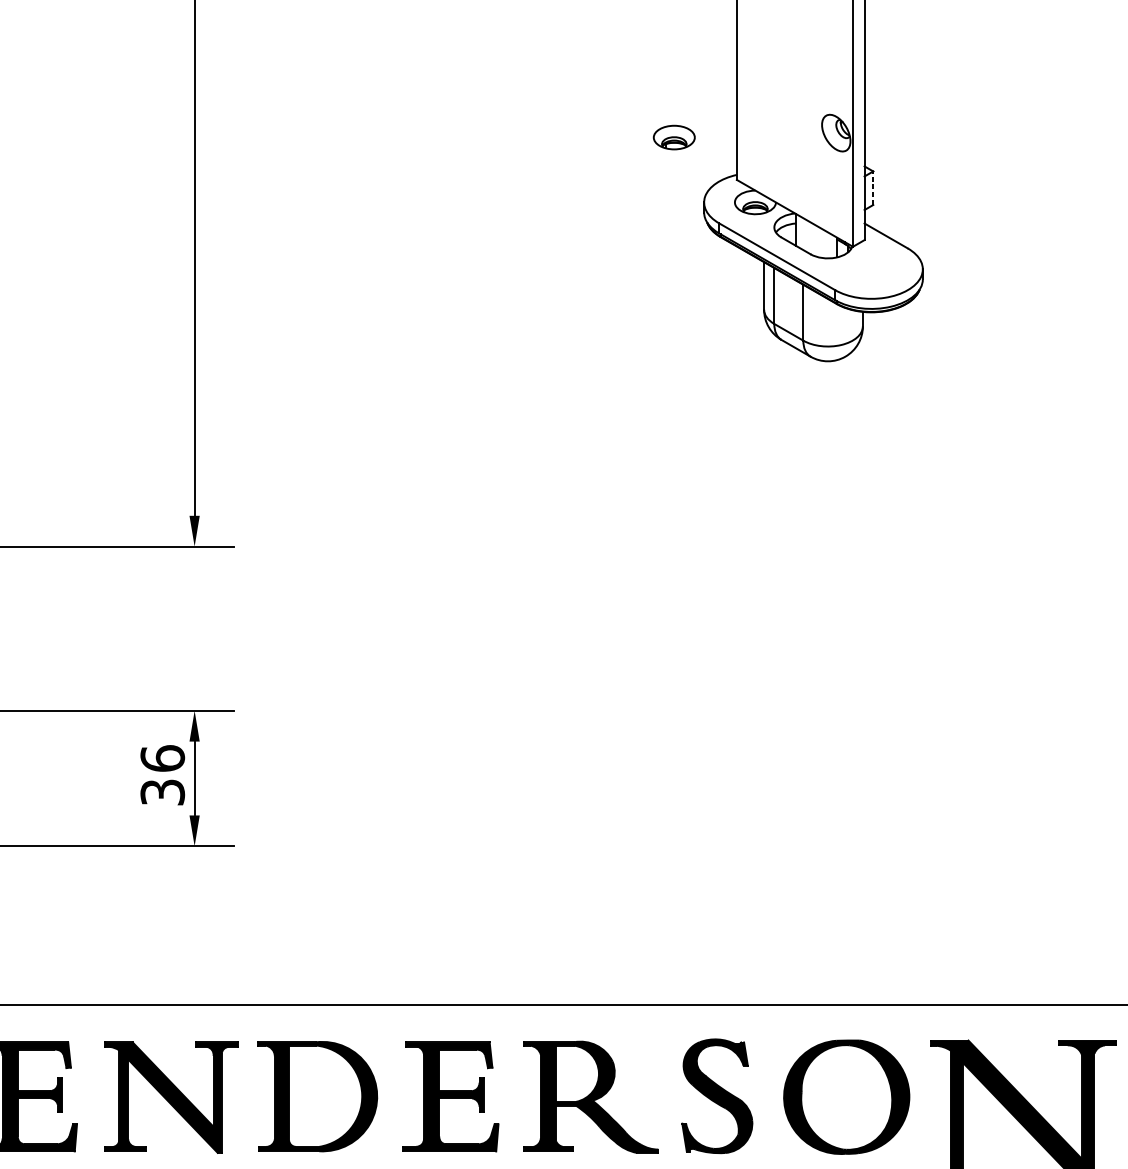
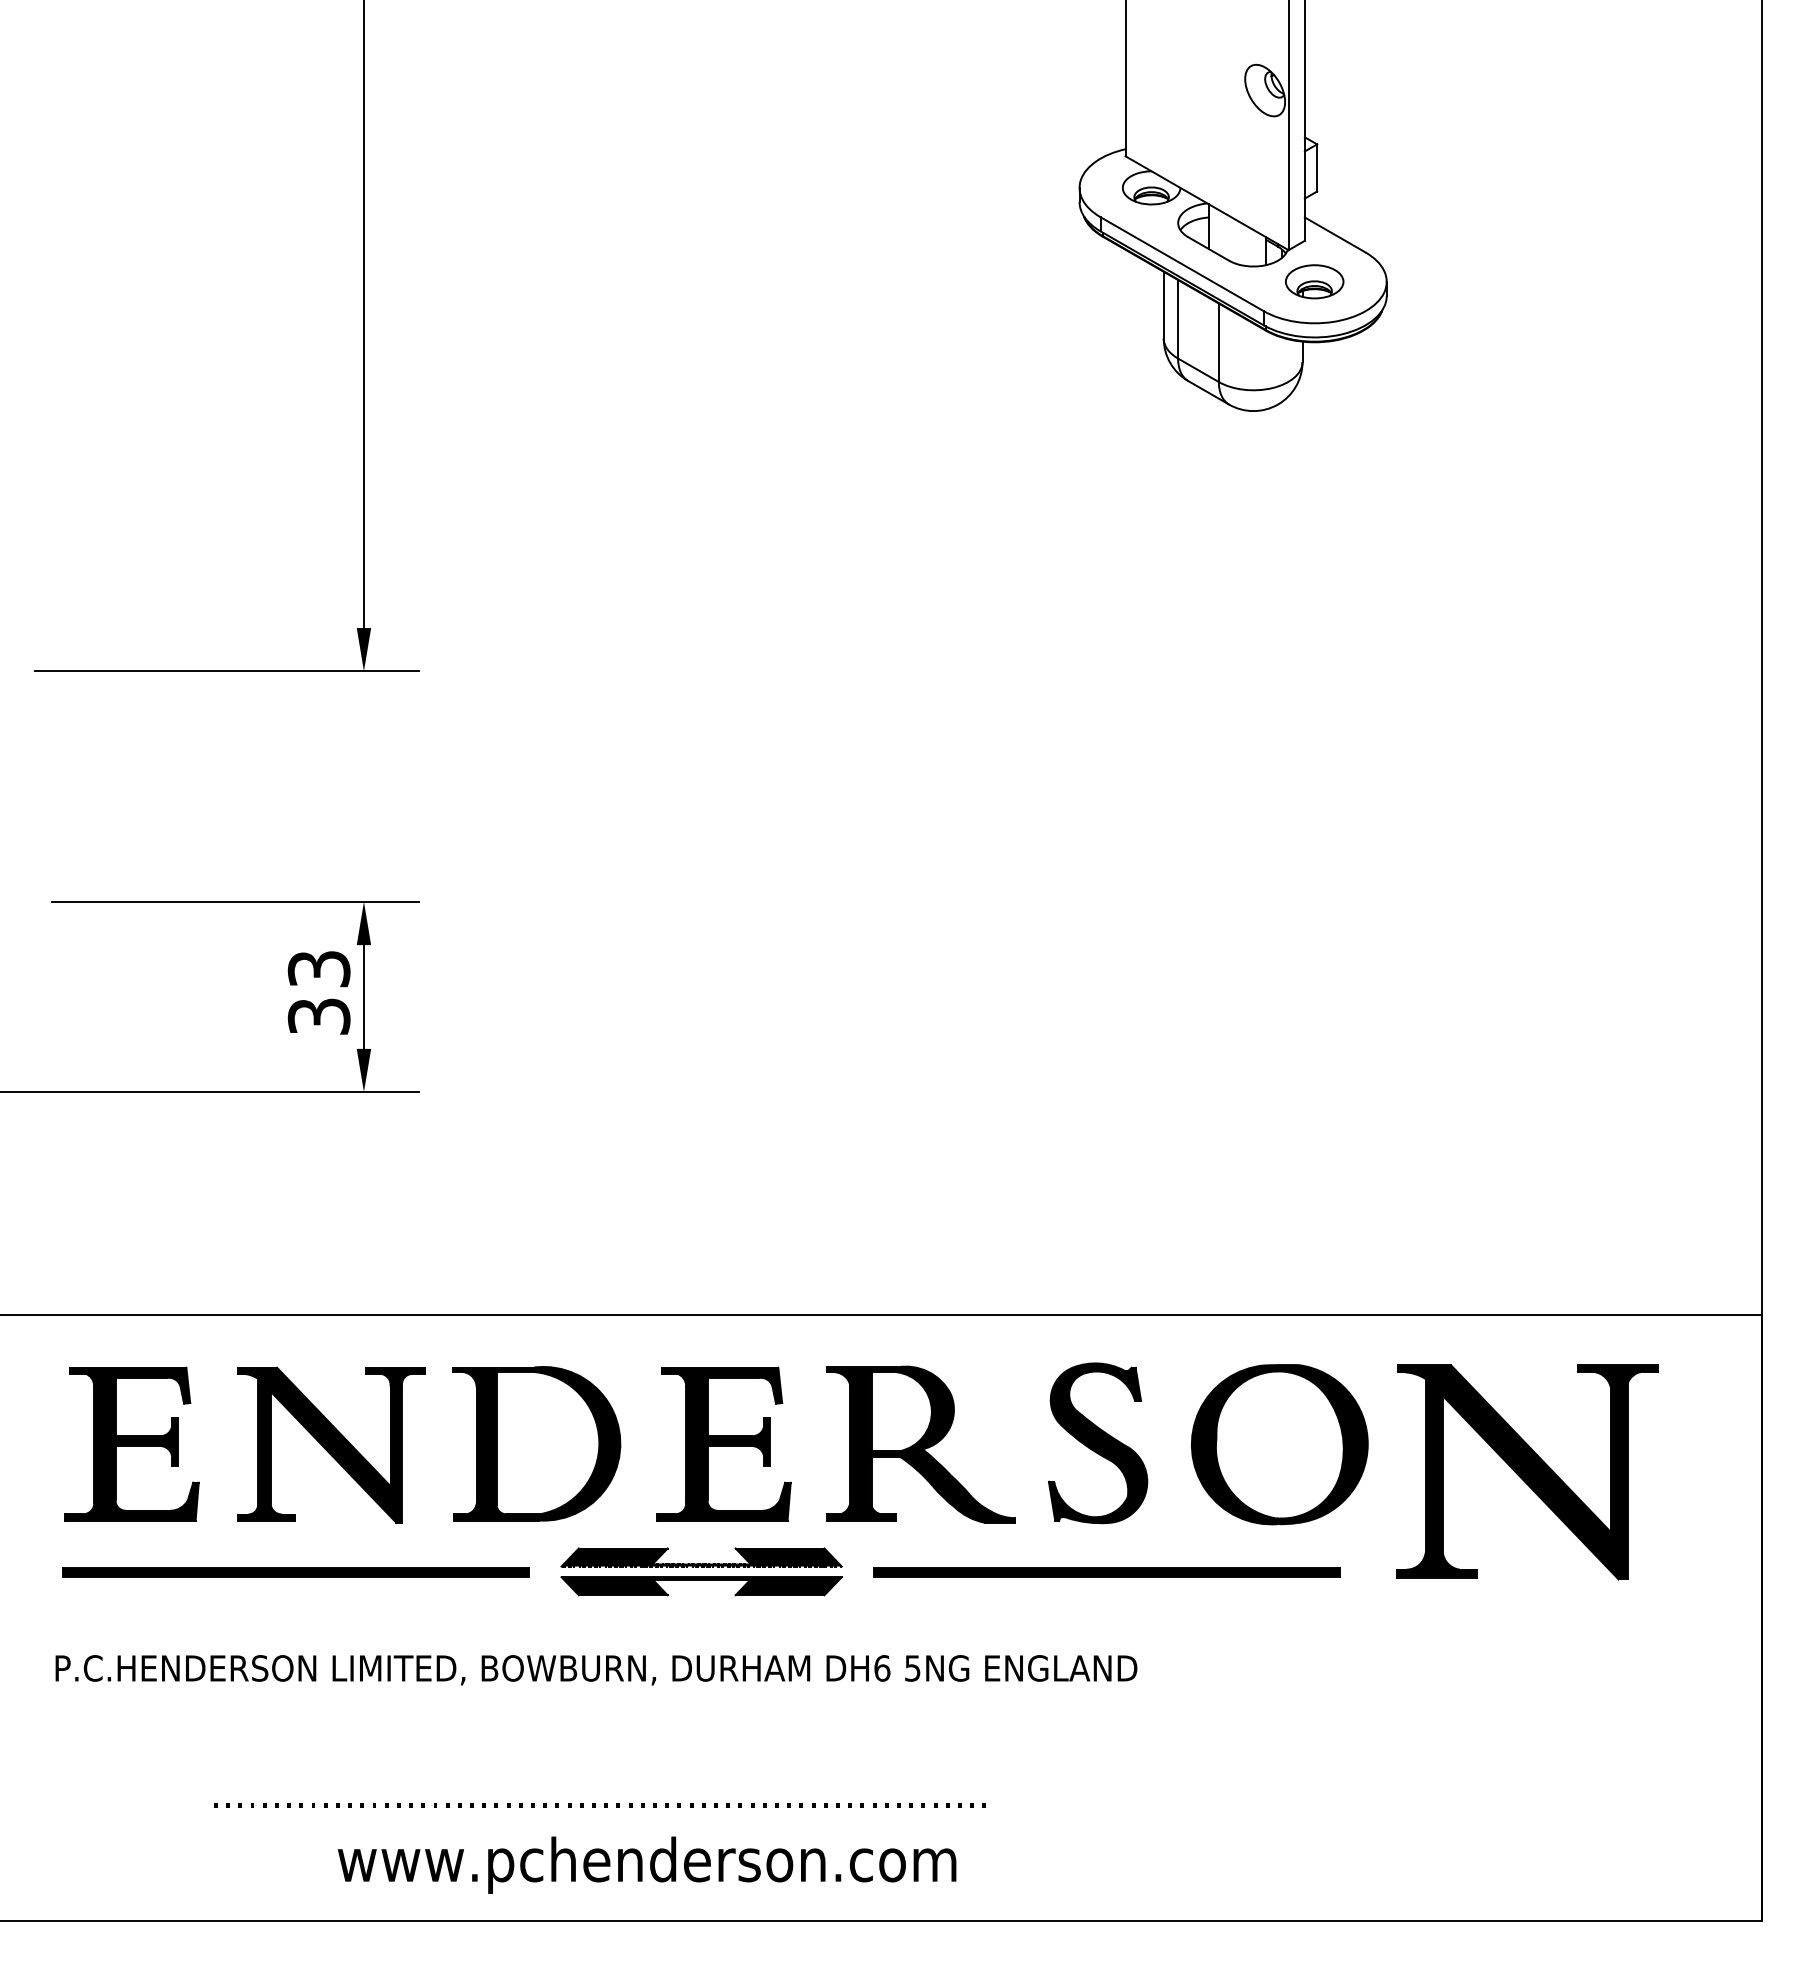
part: (674, 137) -> (1314, 281), moved
line: (873, 187) -> (1317, 167), dashed -> solid
text: (162, 758) -> (318, 968), 36 -> 33

